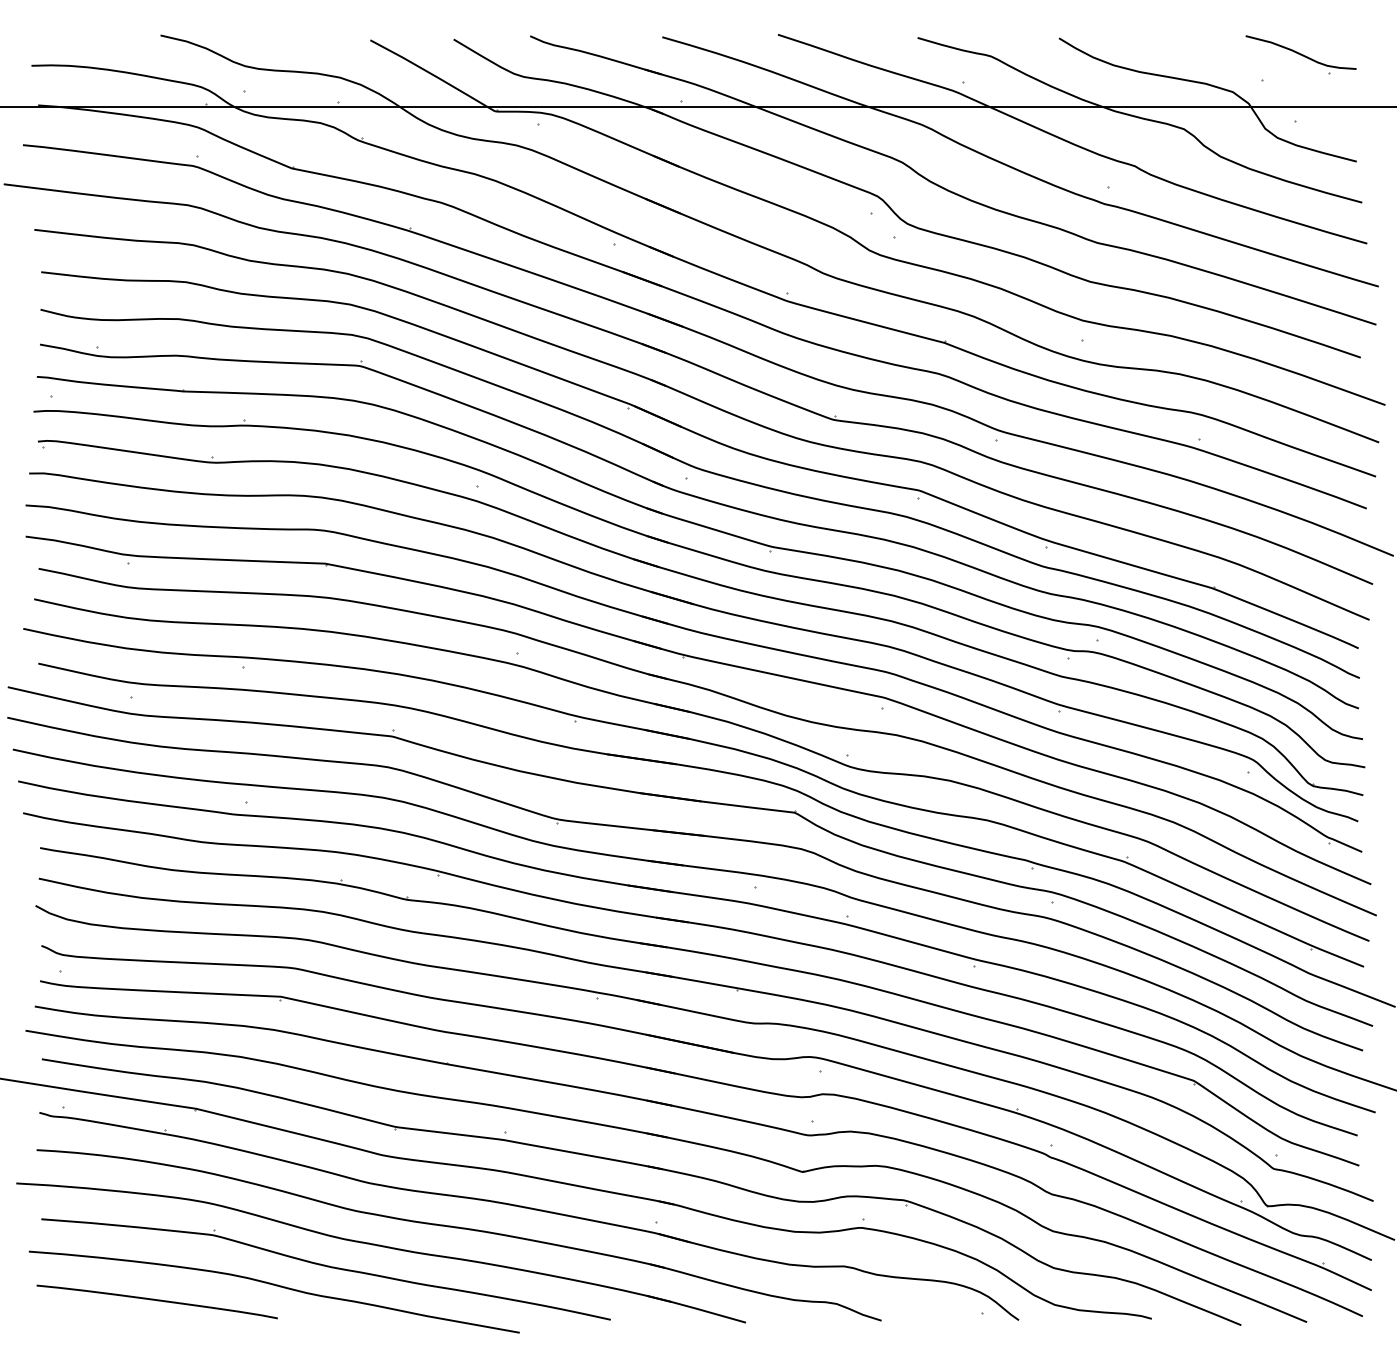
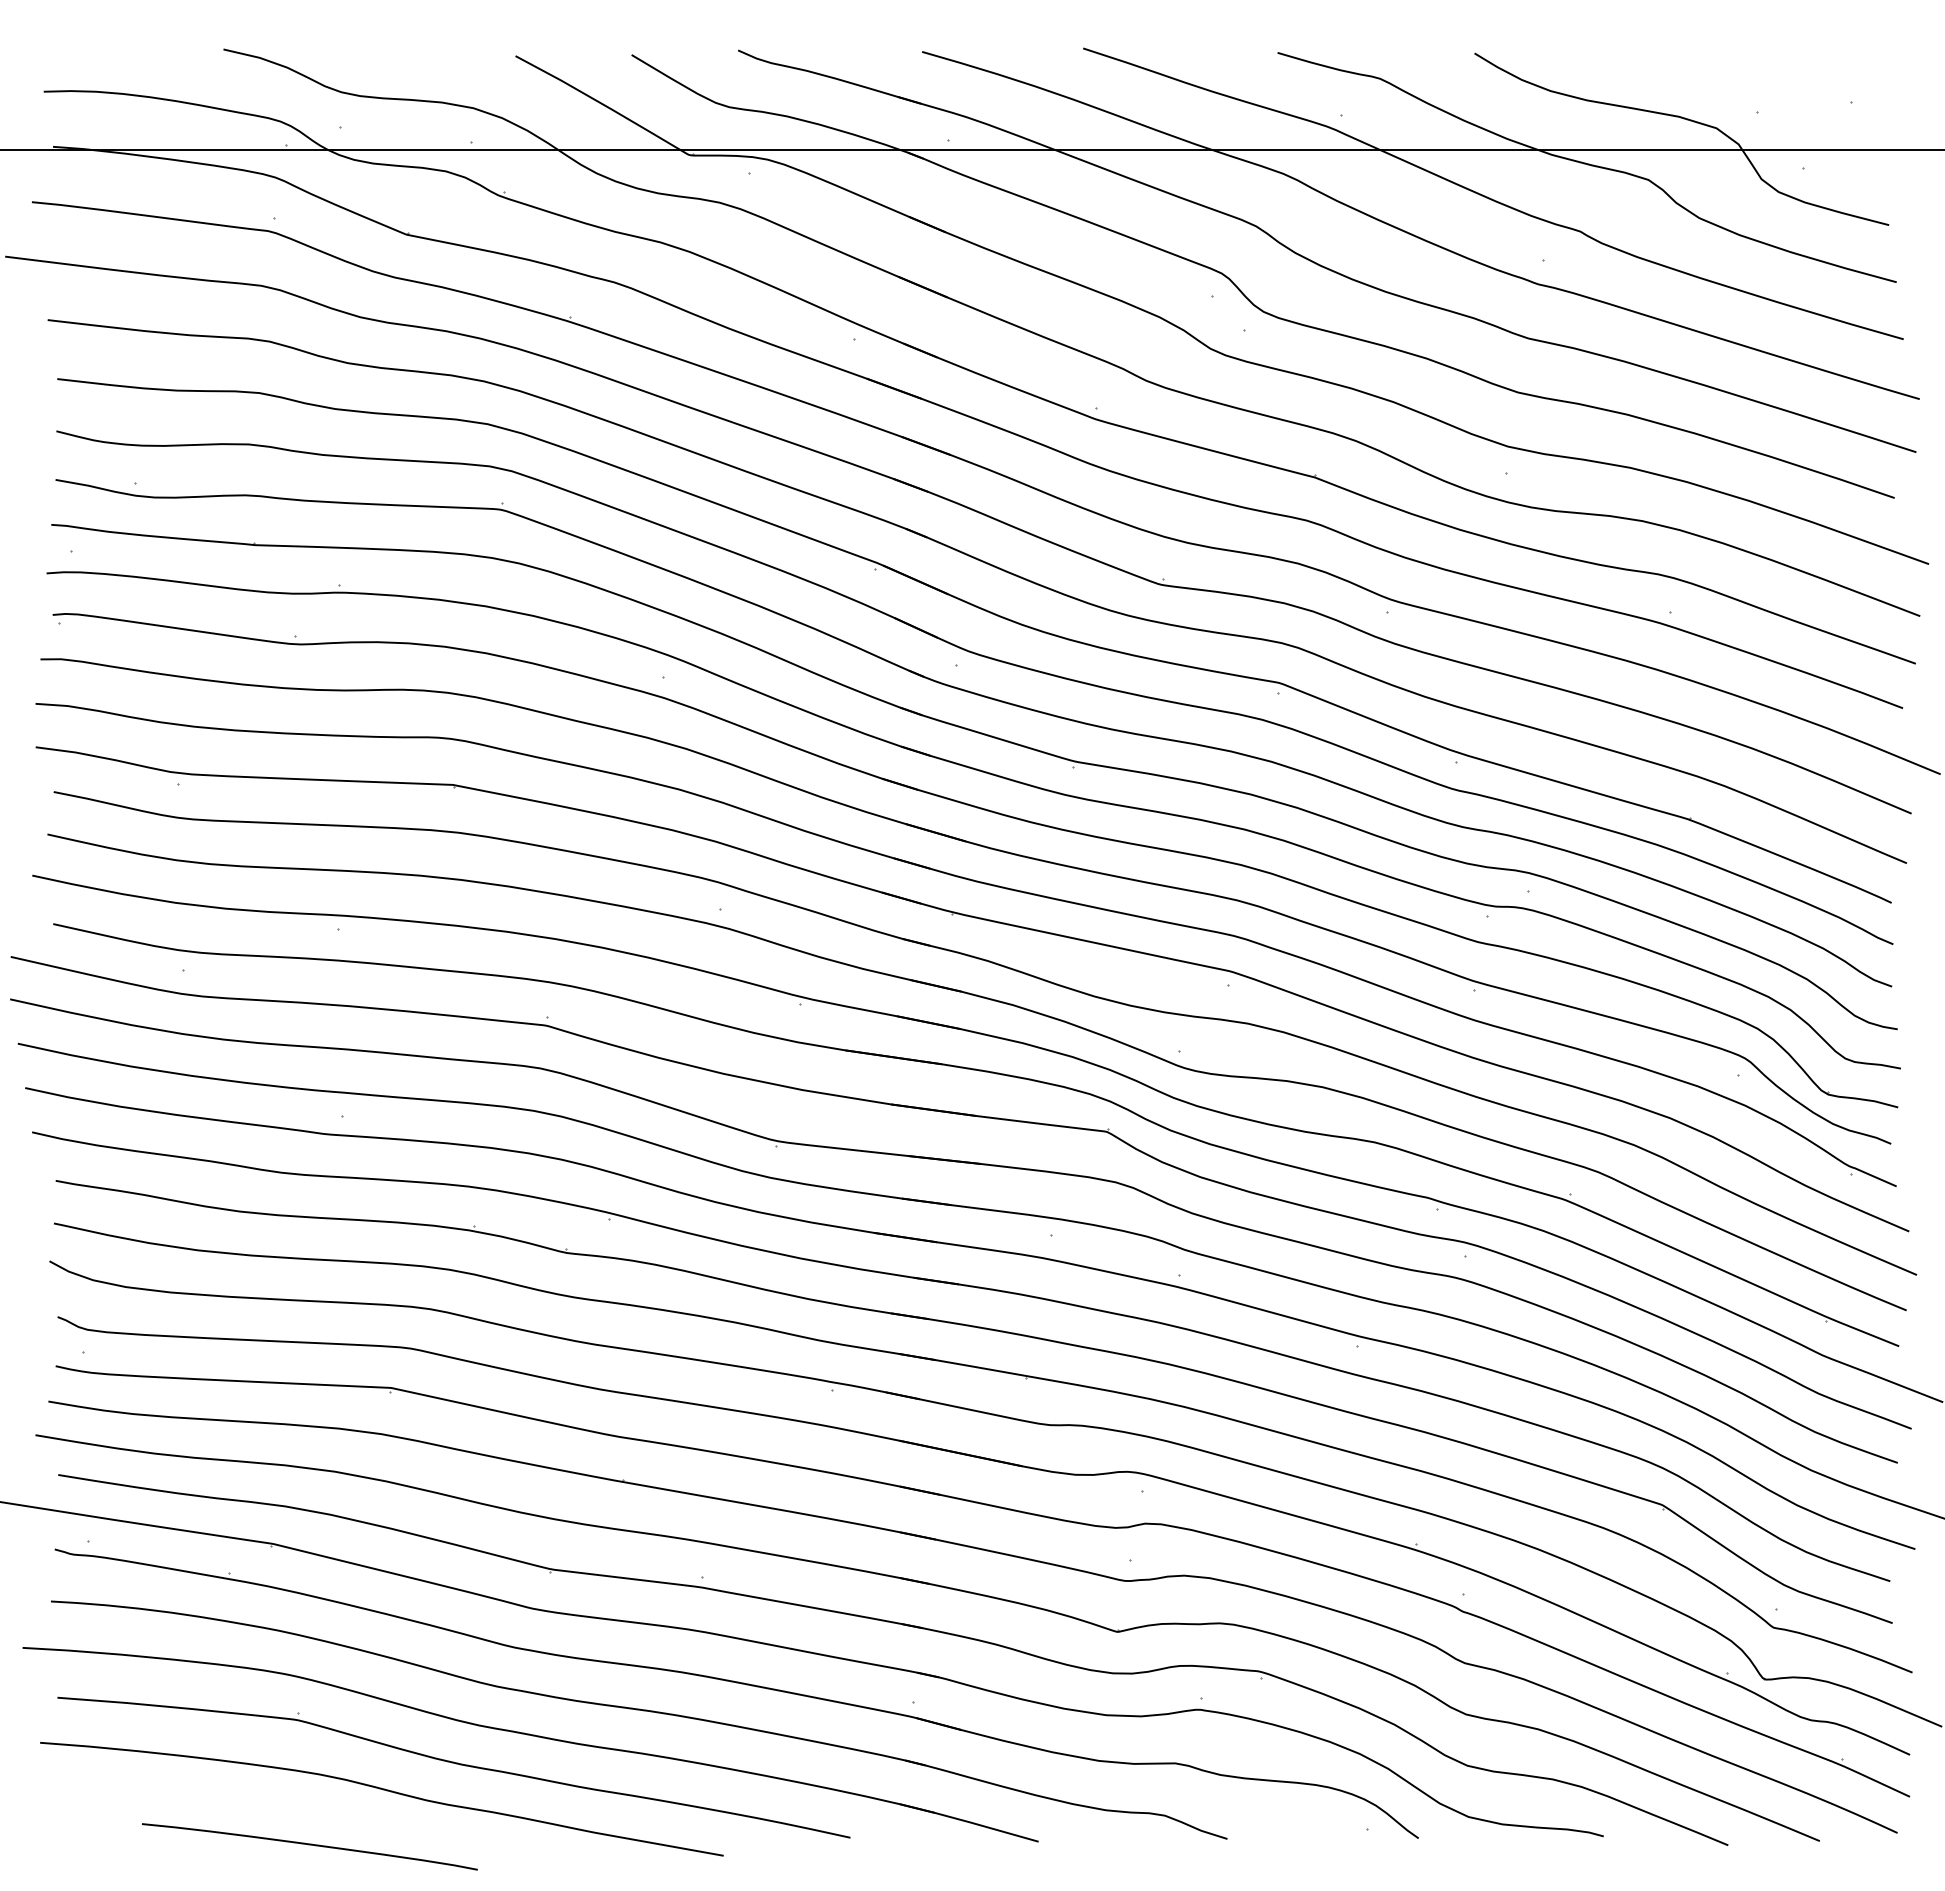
curve: (1300, 53) -> (1810, 74), removed
curve: (156, 1300) -> (309, 1845), moved

